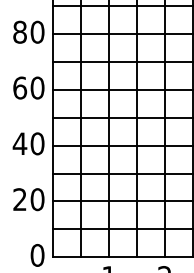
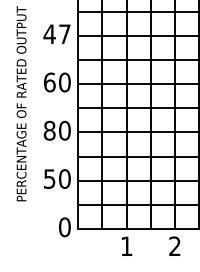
text: (27, 32) -> (56, 34), 80 -> 47
text: (19, 143) -> (49, 130), 40 -> 80
text: (19, 199) -> (49, 178), 20 -> 50

